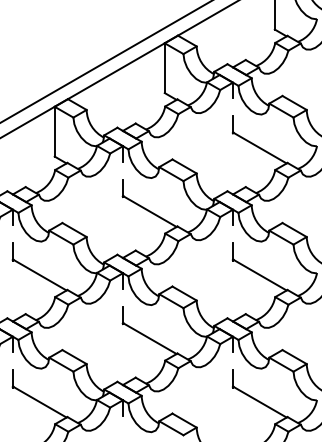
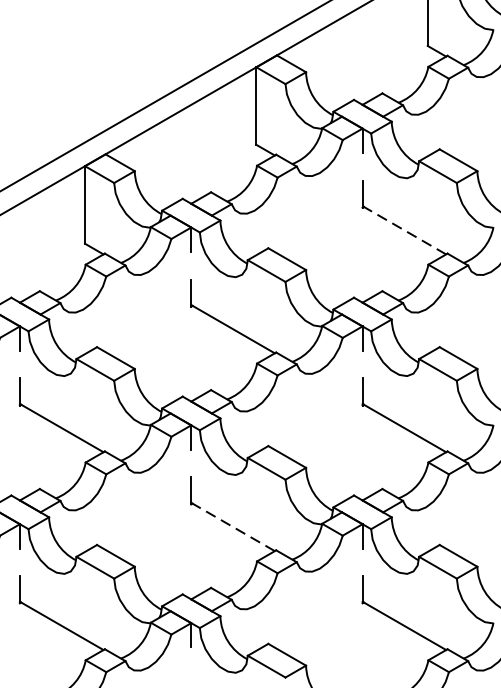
line: (259, 147) -> (403, 229), solid -> dashed
line: (149, 338) -> (232, 526), solid -> dashed

